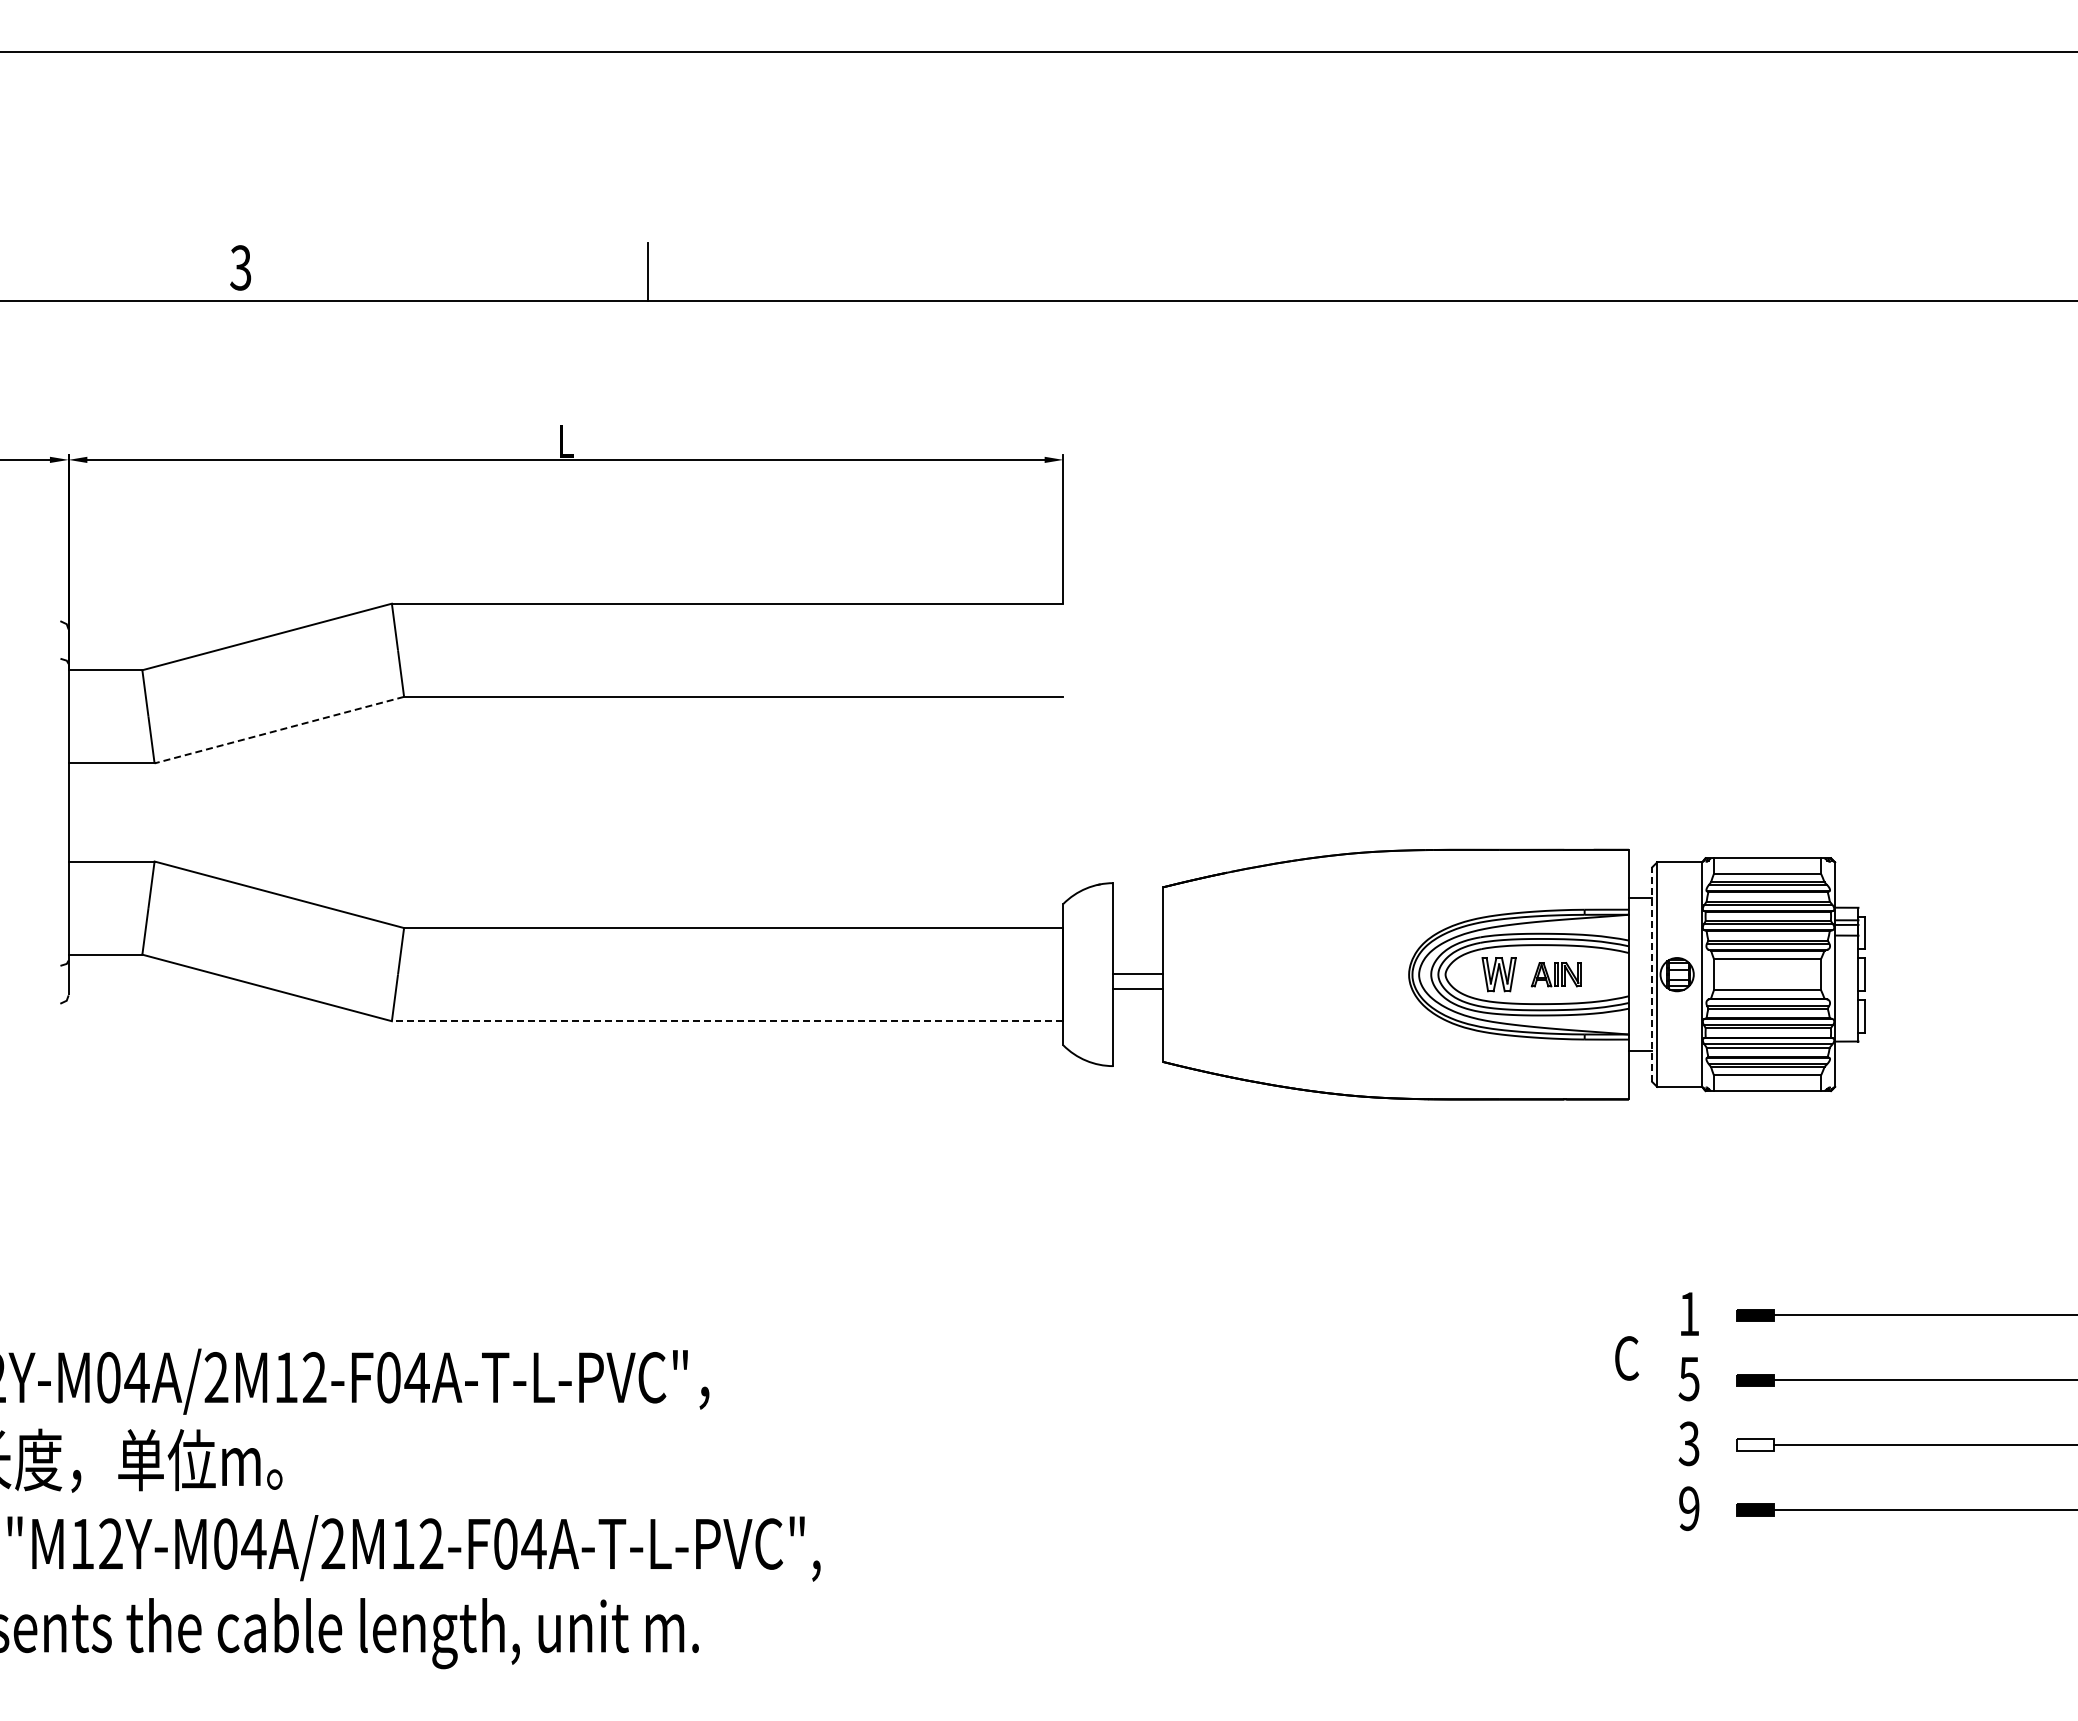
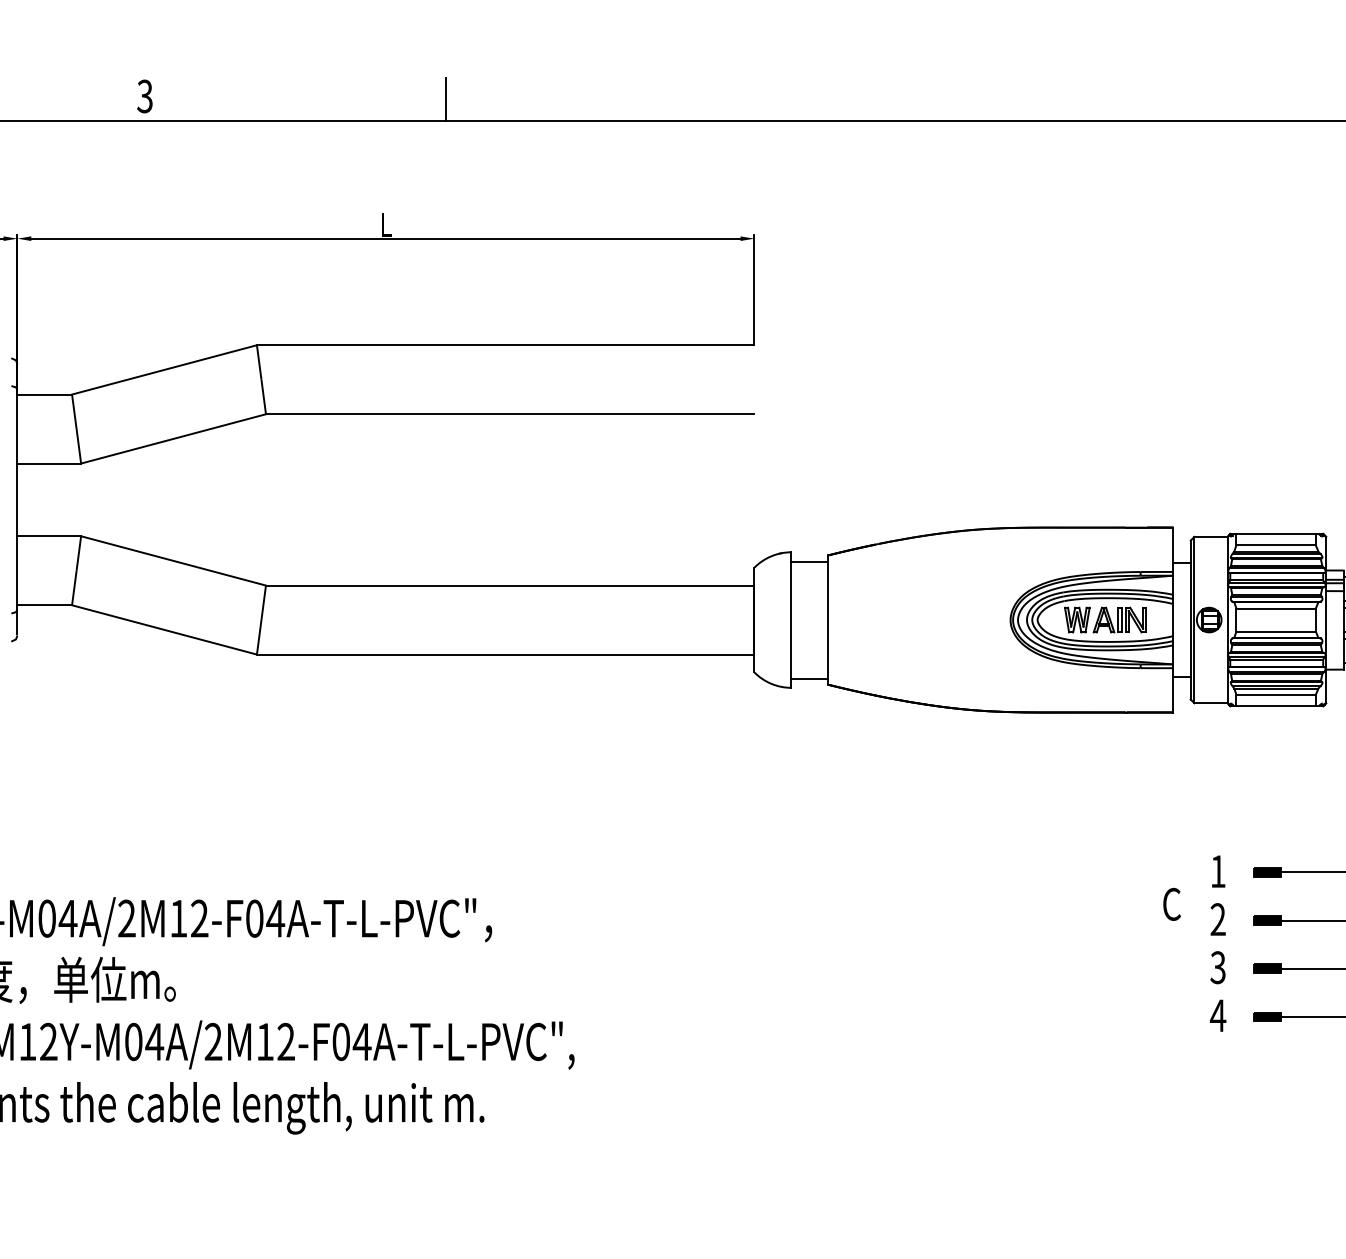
line: (278, 730) -> (172, 439), dashed -> solid
line: (1138, 973) -> (810, 561), moved
part: (1556, 974) -> (1119, 619), size x1.43
line: (1652, 974) -> (1190, 619), dashed -> solid
line: (1138, 988) -> (810, 678), moved
line: (727, 1021) -> (505, 654), dashed -> solid
text: (1688, 1378) -> (1217, 919), 5 -> 2
fill: (1755, 1444) -> (1267, 968), added
text: (1689, 1508) -> (1218, 1015), 9 -> 4

